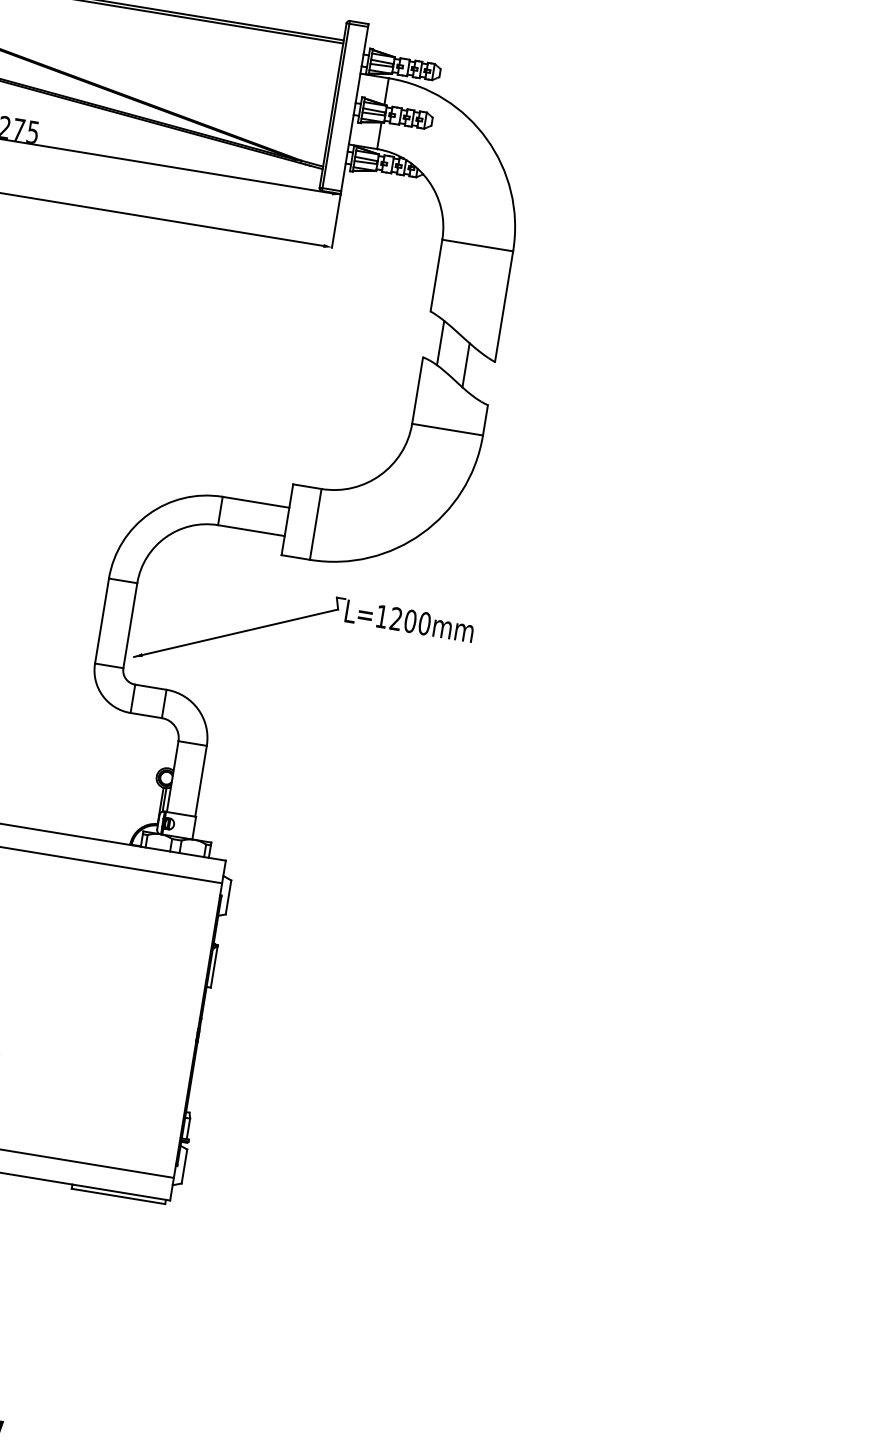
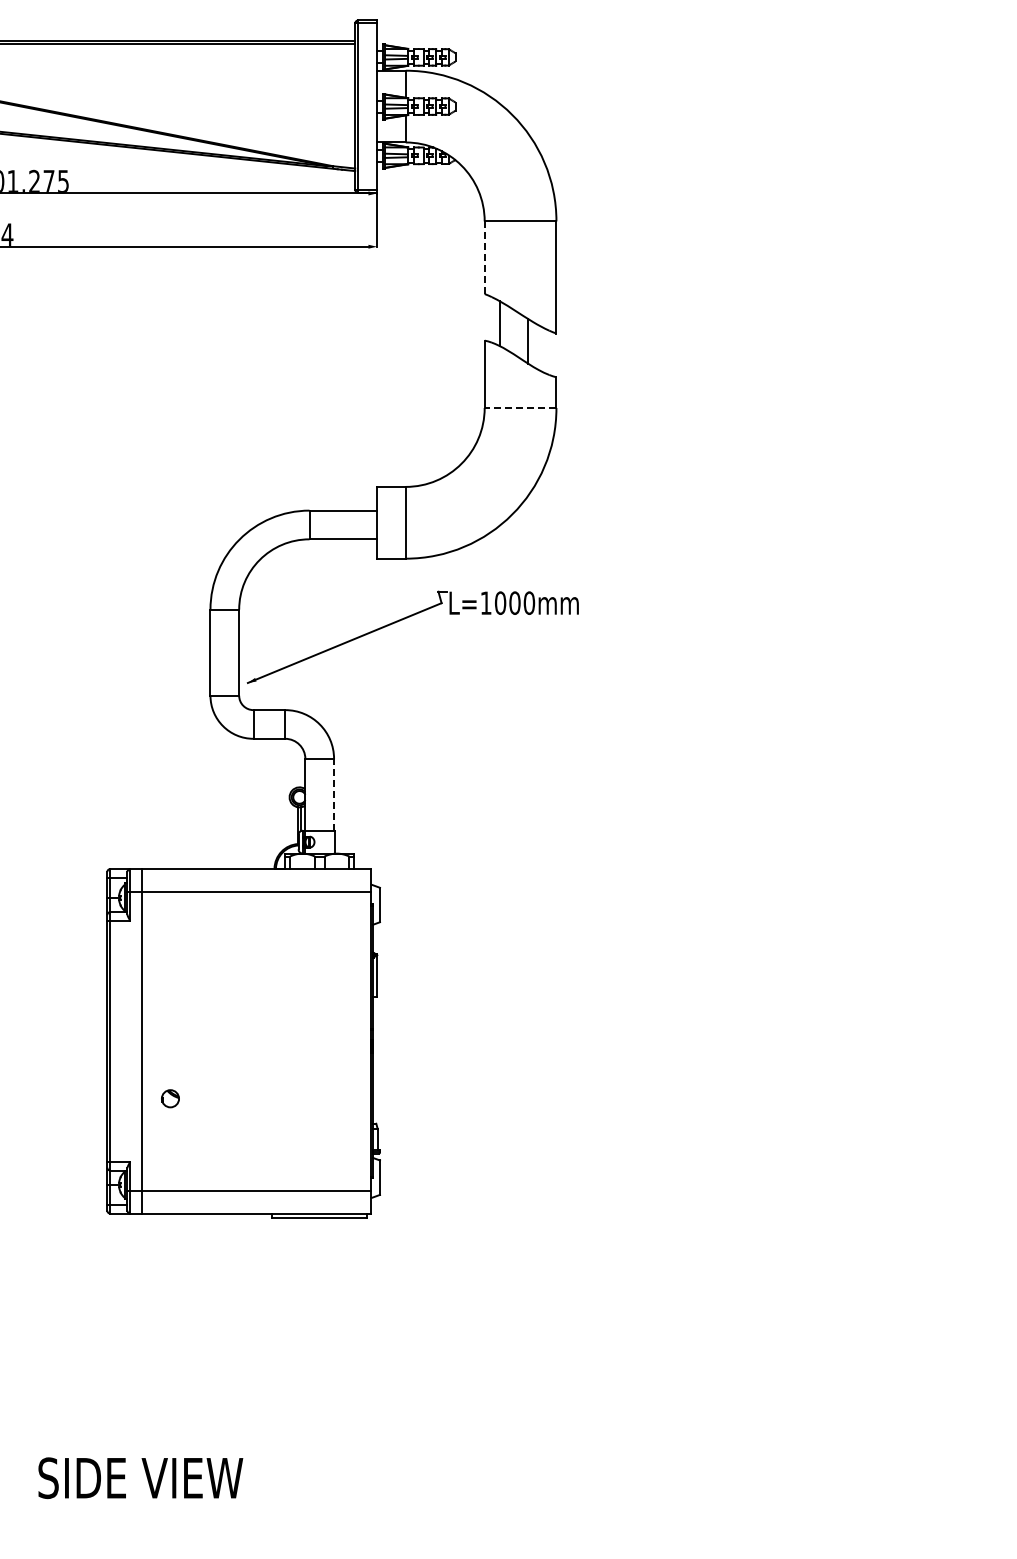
line: (436, 276) -> (484, 258), solid -> dashed
line: (447, 429) -> (520, 407), solid -> dashed
text: (396, 618) -> (500, 602), L=1200mm -> L=1000mm
line: (201, 781) -> (334, 794), solid -> dashed

